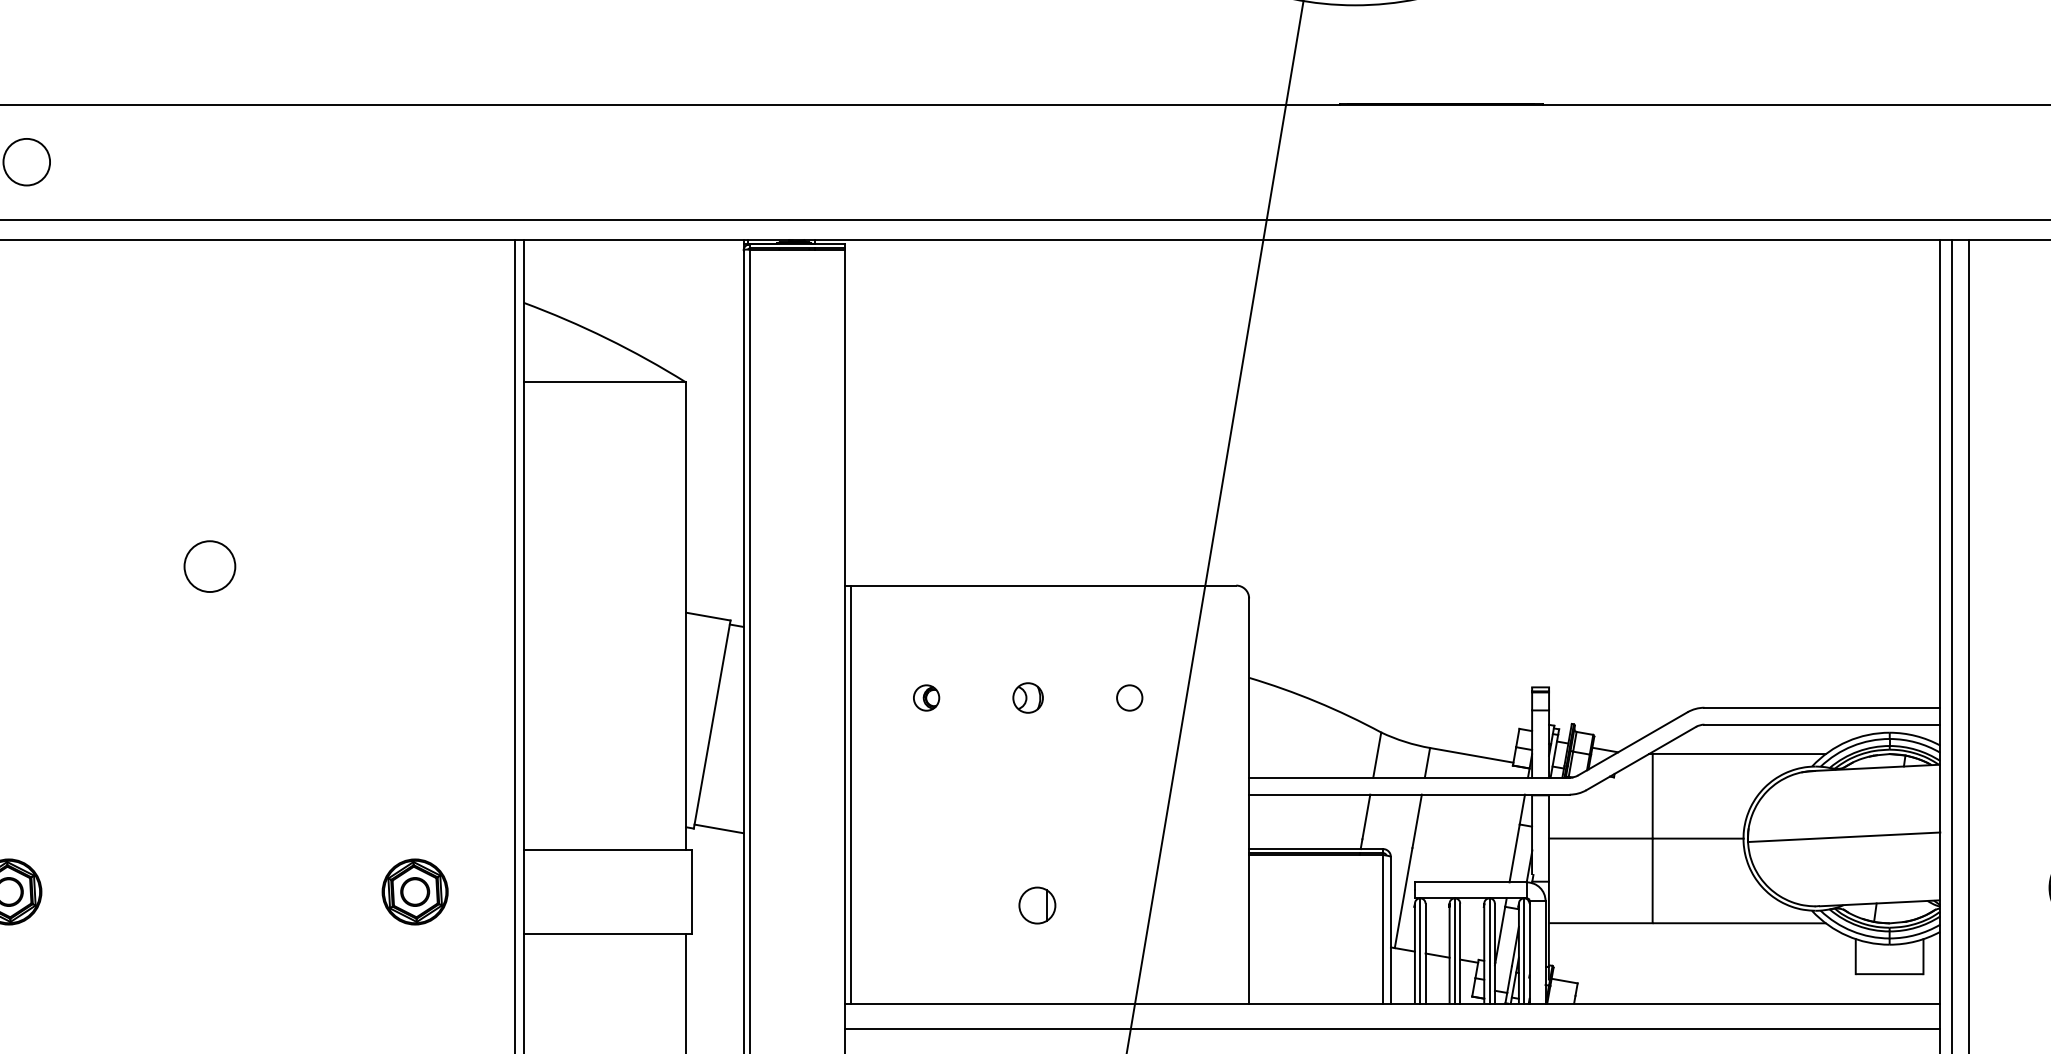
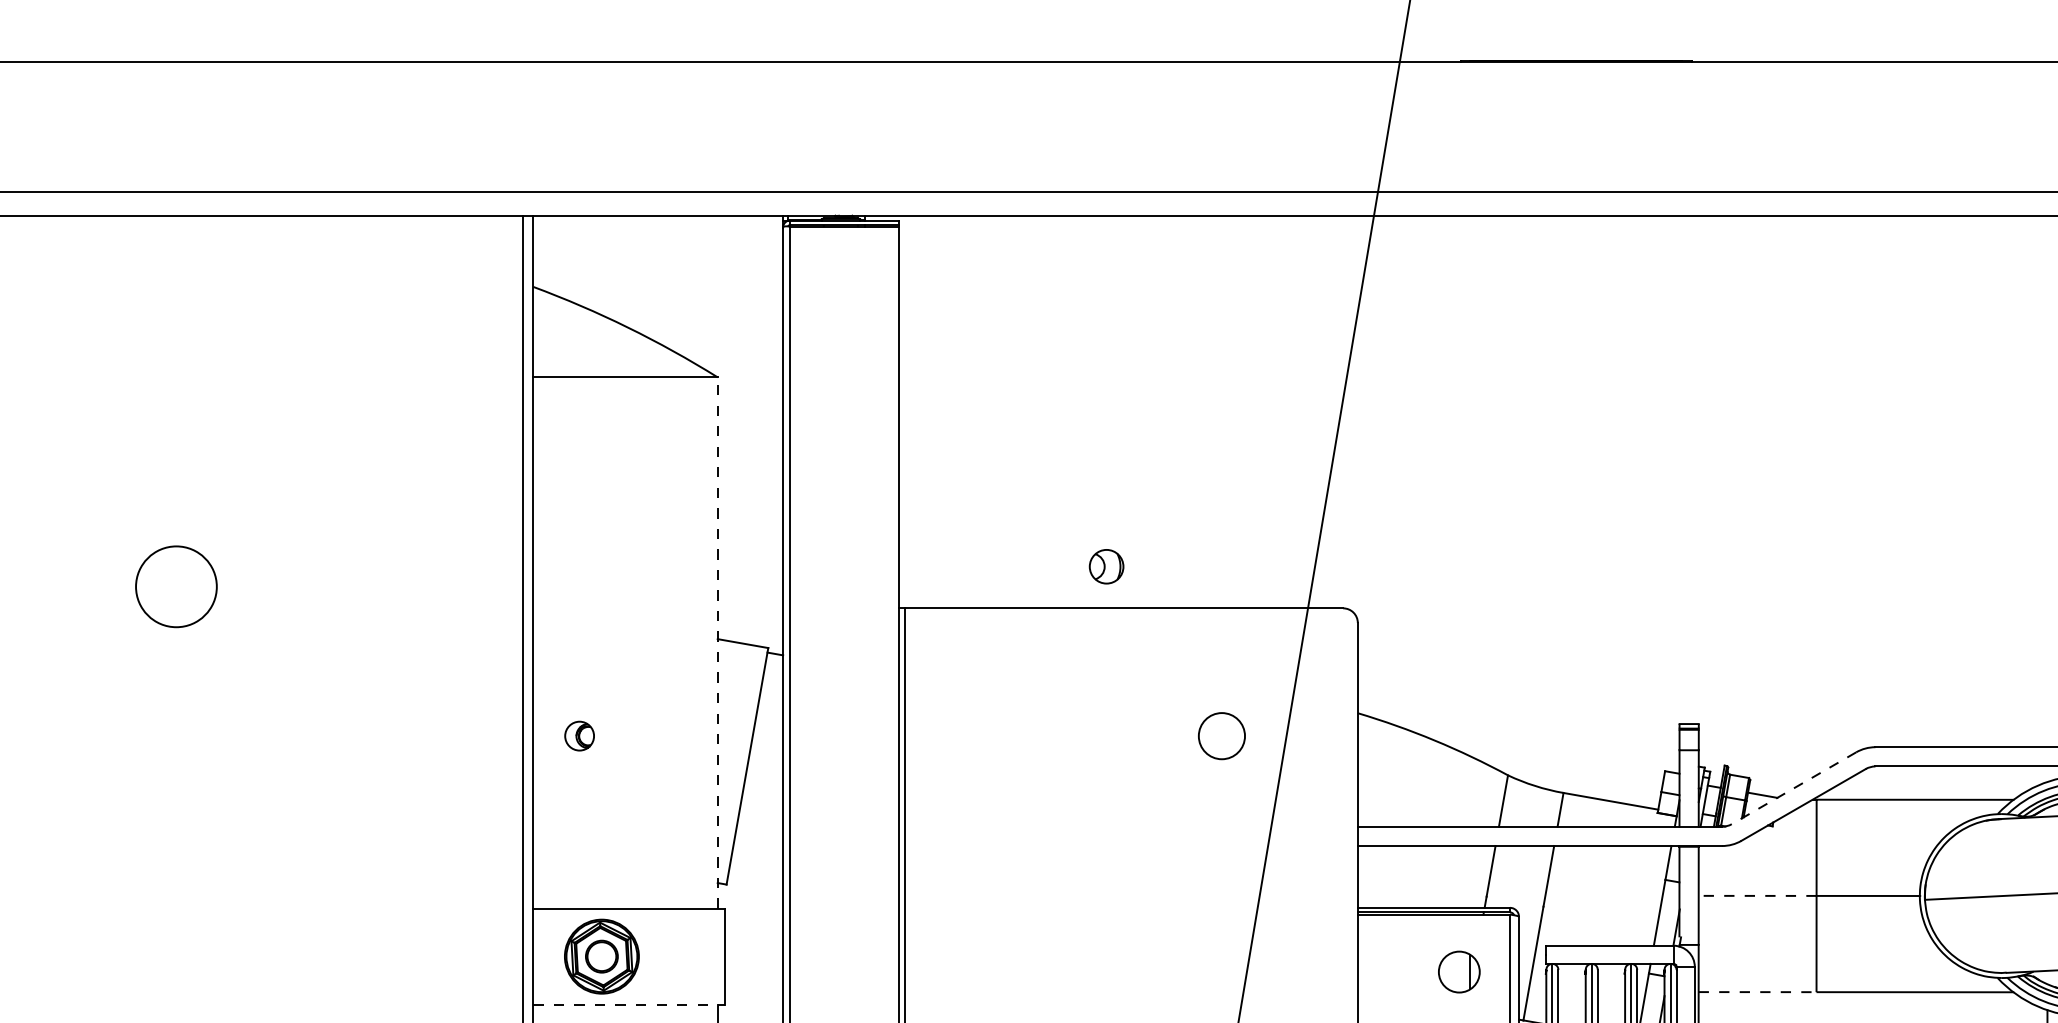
circle: (209, 566) -> (175, 586), size x1.4
line: (686, 616) -> (718, 643), solid -> dashed
part: (926, 697) -> (579, 735), moved
part: (1027, 697) -> (1105, 566), moved
circle: (1129, 697) -> (1221, 735), size x1.6
line: (1632, 744) -> (1793, 788), solid -> dashed
line: (718, 828) -> (754, 884), removed
line: (1600, 838) -> (1757, 895), solid -> dashed
part: (414, 891) -> (601, 956), moved
part: (1037, 905) -> (1459, 972), moved
line: (1600, 923) -> (1757, 992), solid -> dashed
line: (608, 934) -> (629, 1004), solid -> dashed

